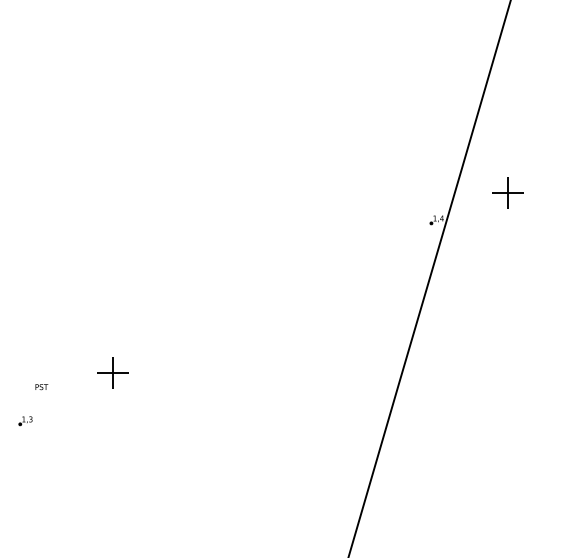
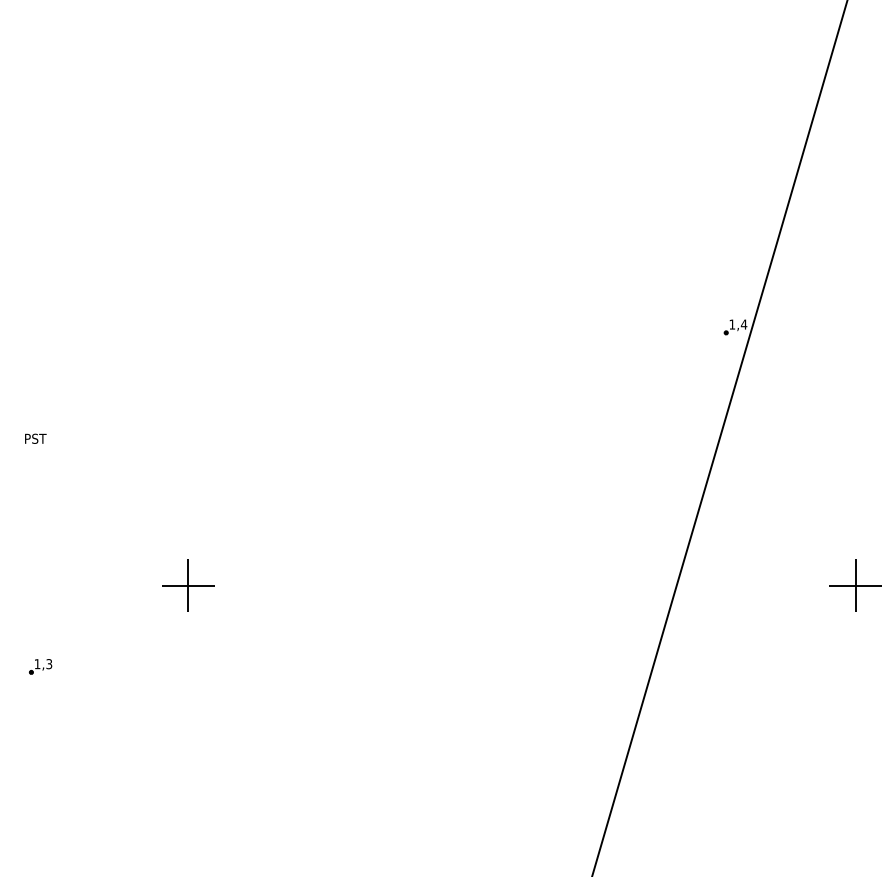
part: (507, 192) -> (854, 584), moved
text: (41, 387) -> (35, 439), moved

